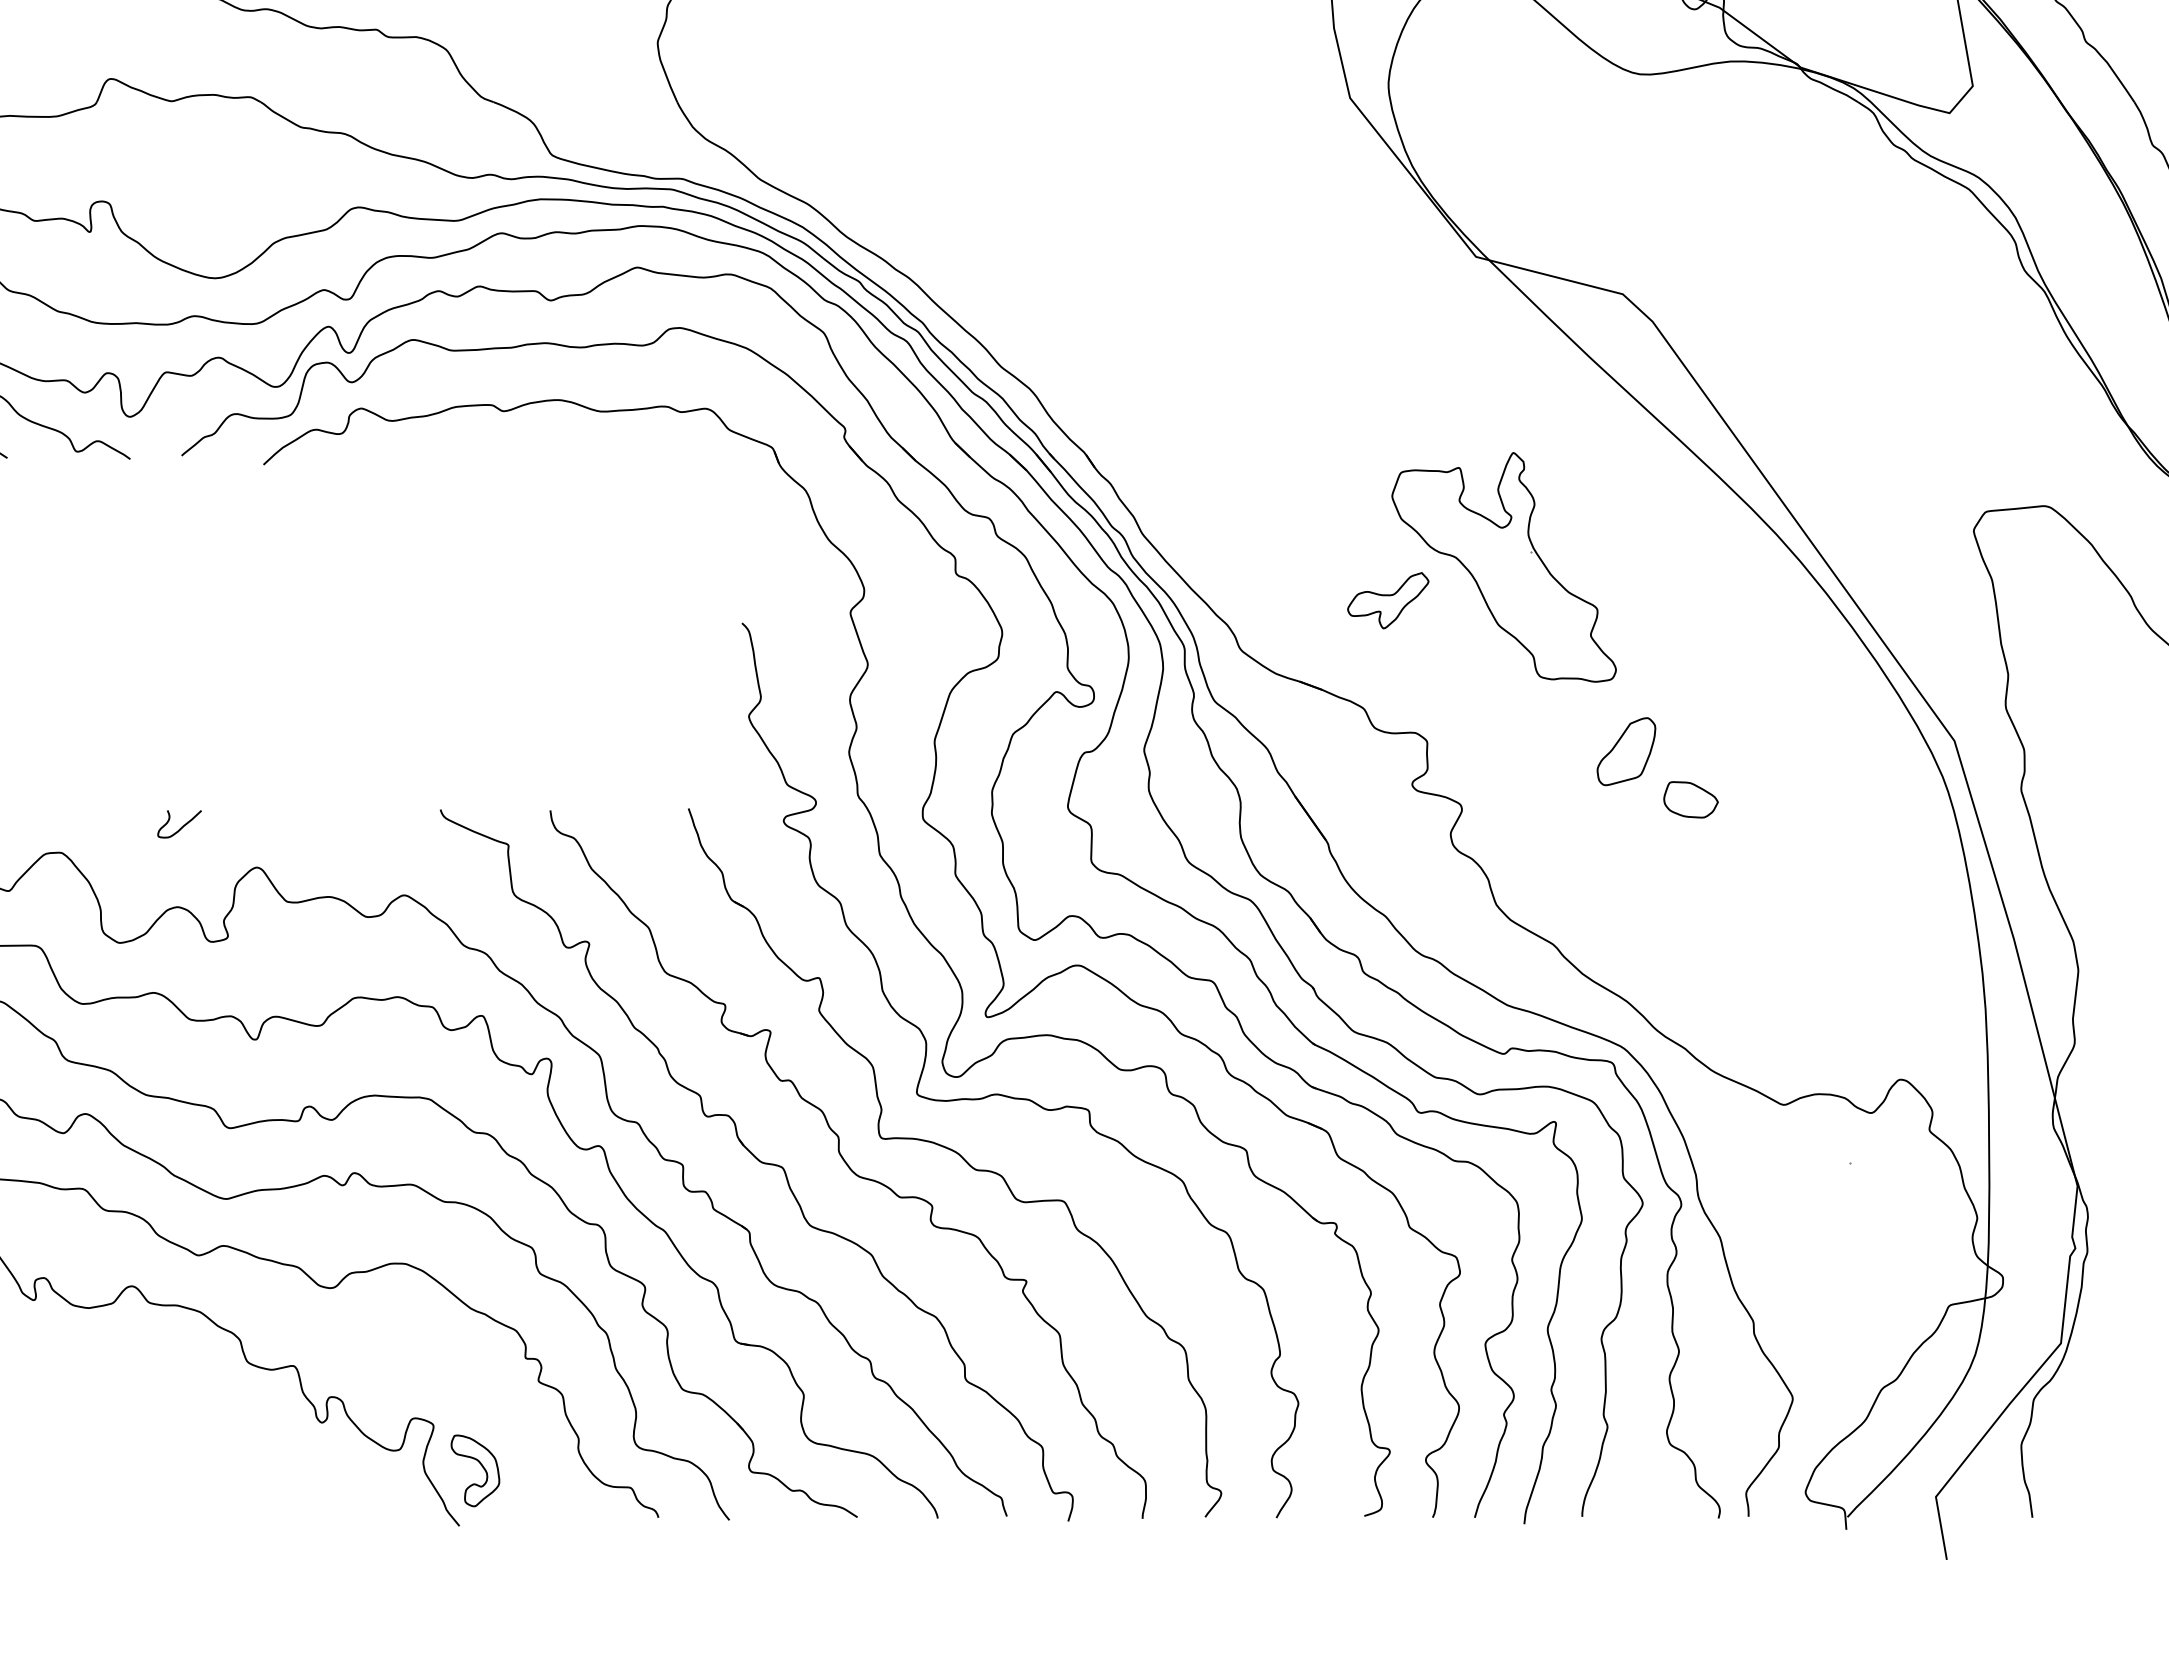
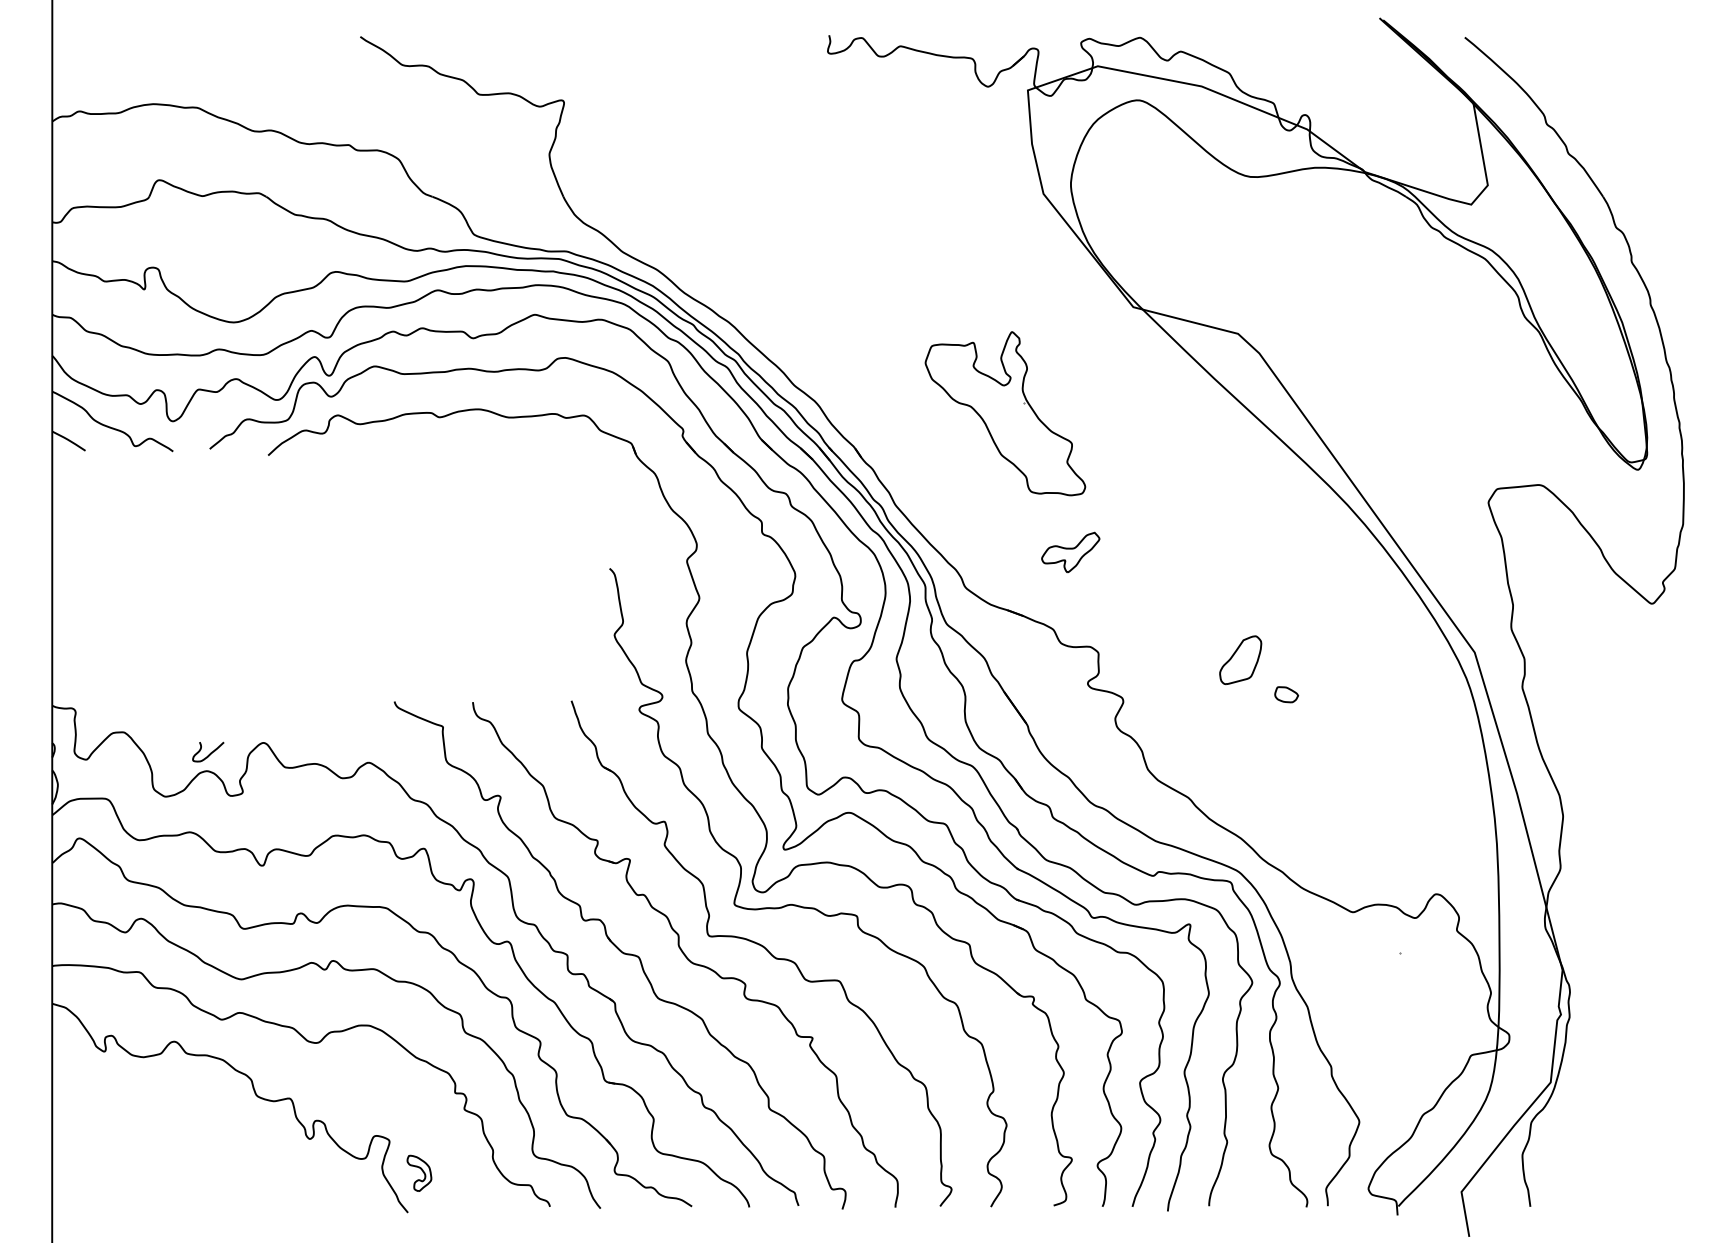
part: (1504, 567) -> (1005, 413), moved
part: (1690, 799) -> (1286, 694), size x0.6
curve: (182, 824) -> (210, 752), moved
part: (475, 1471) -> (419, 1173), size x0.7

